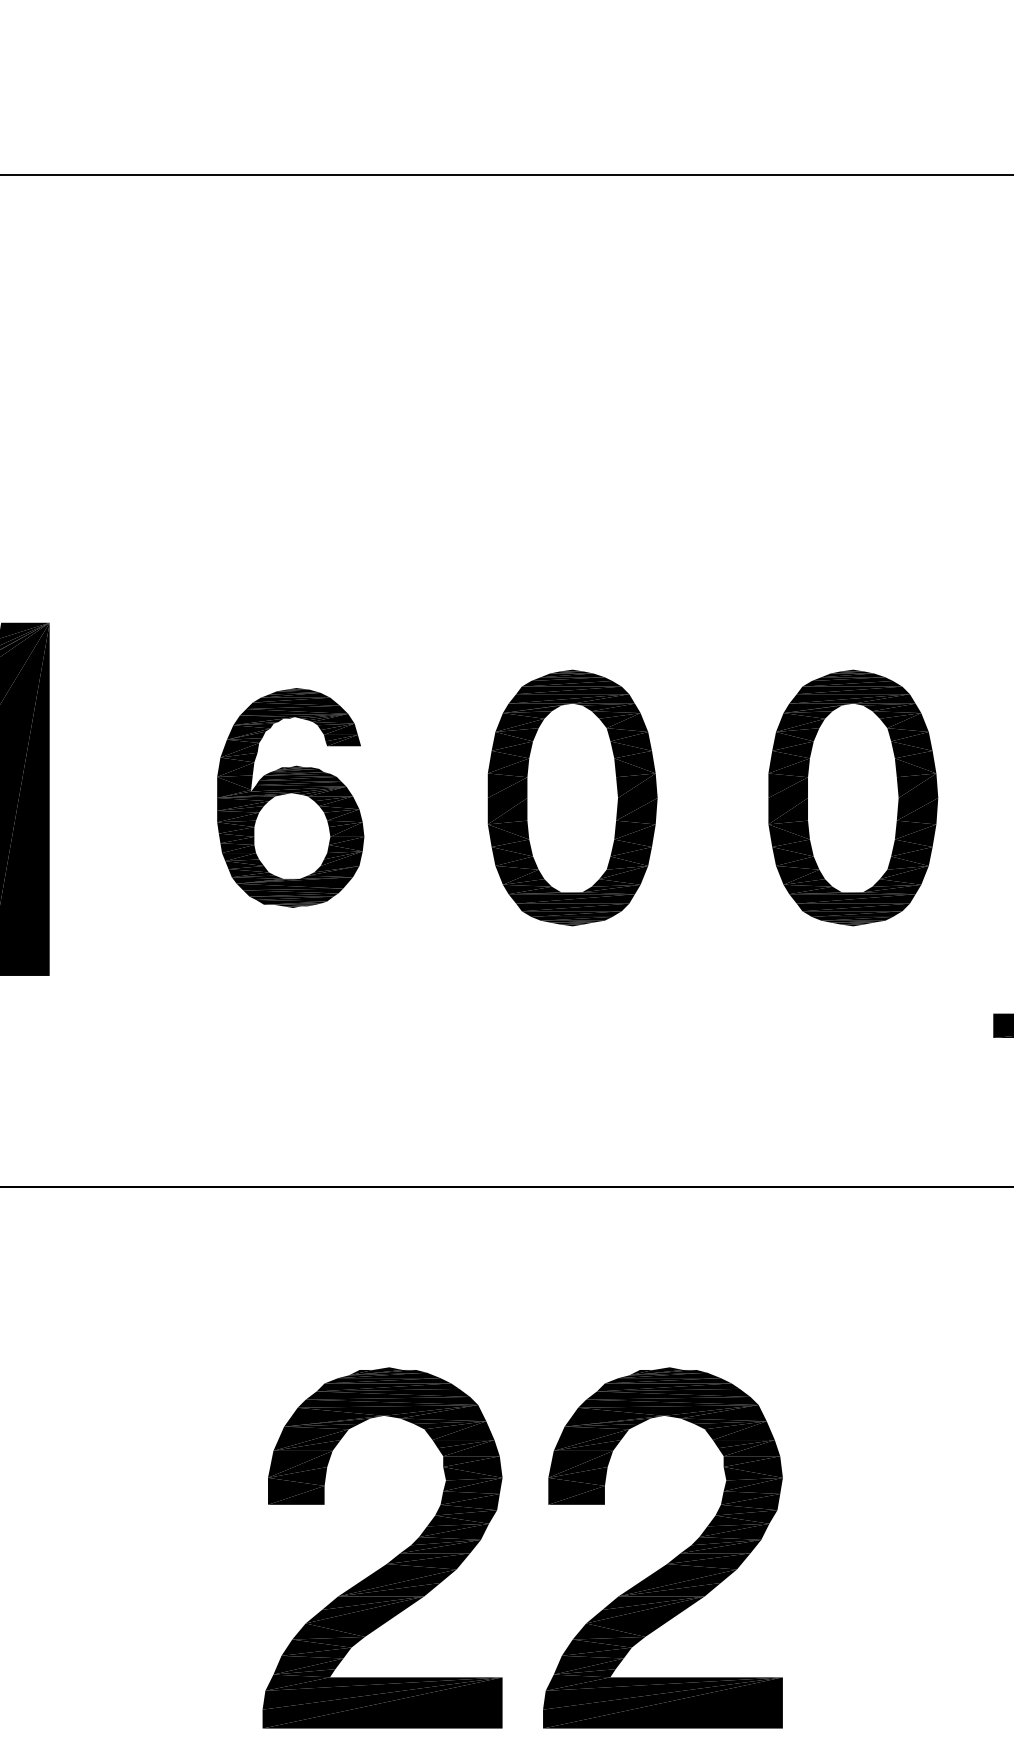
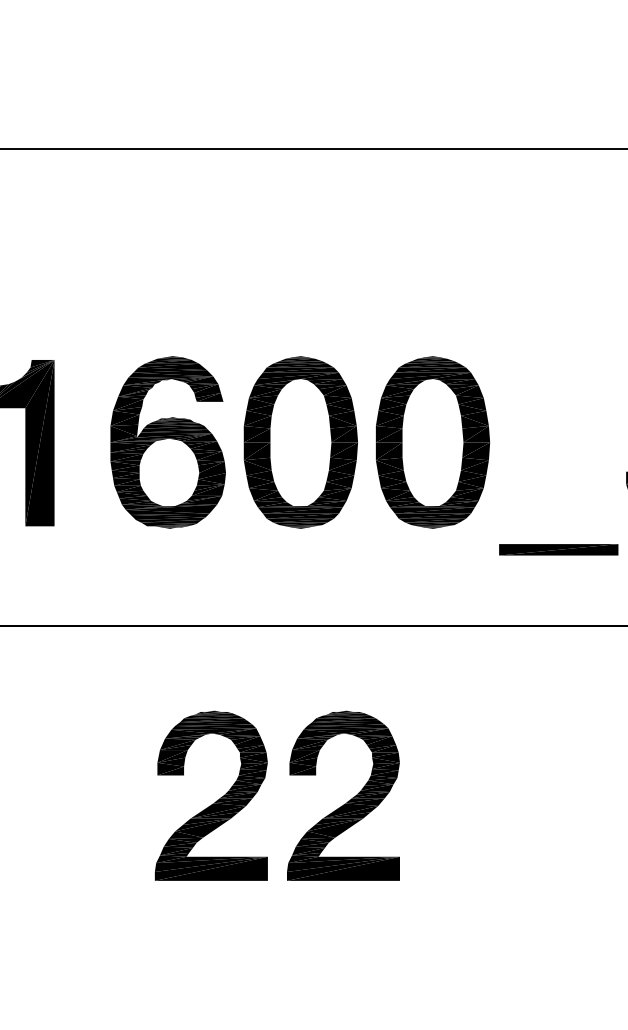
part: (289, 797) -> (167, 442), size x1.67
part: (571, 797) -> (300, 442), size x1.43
part: (854, 797) -> (433, 442), size x1.43

